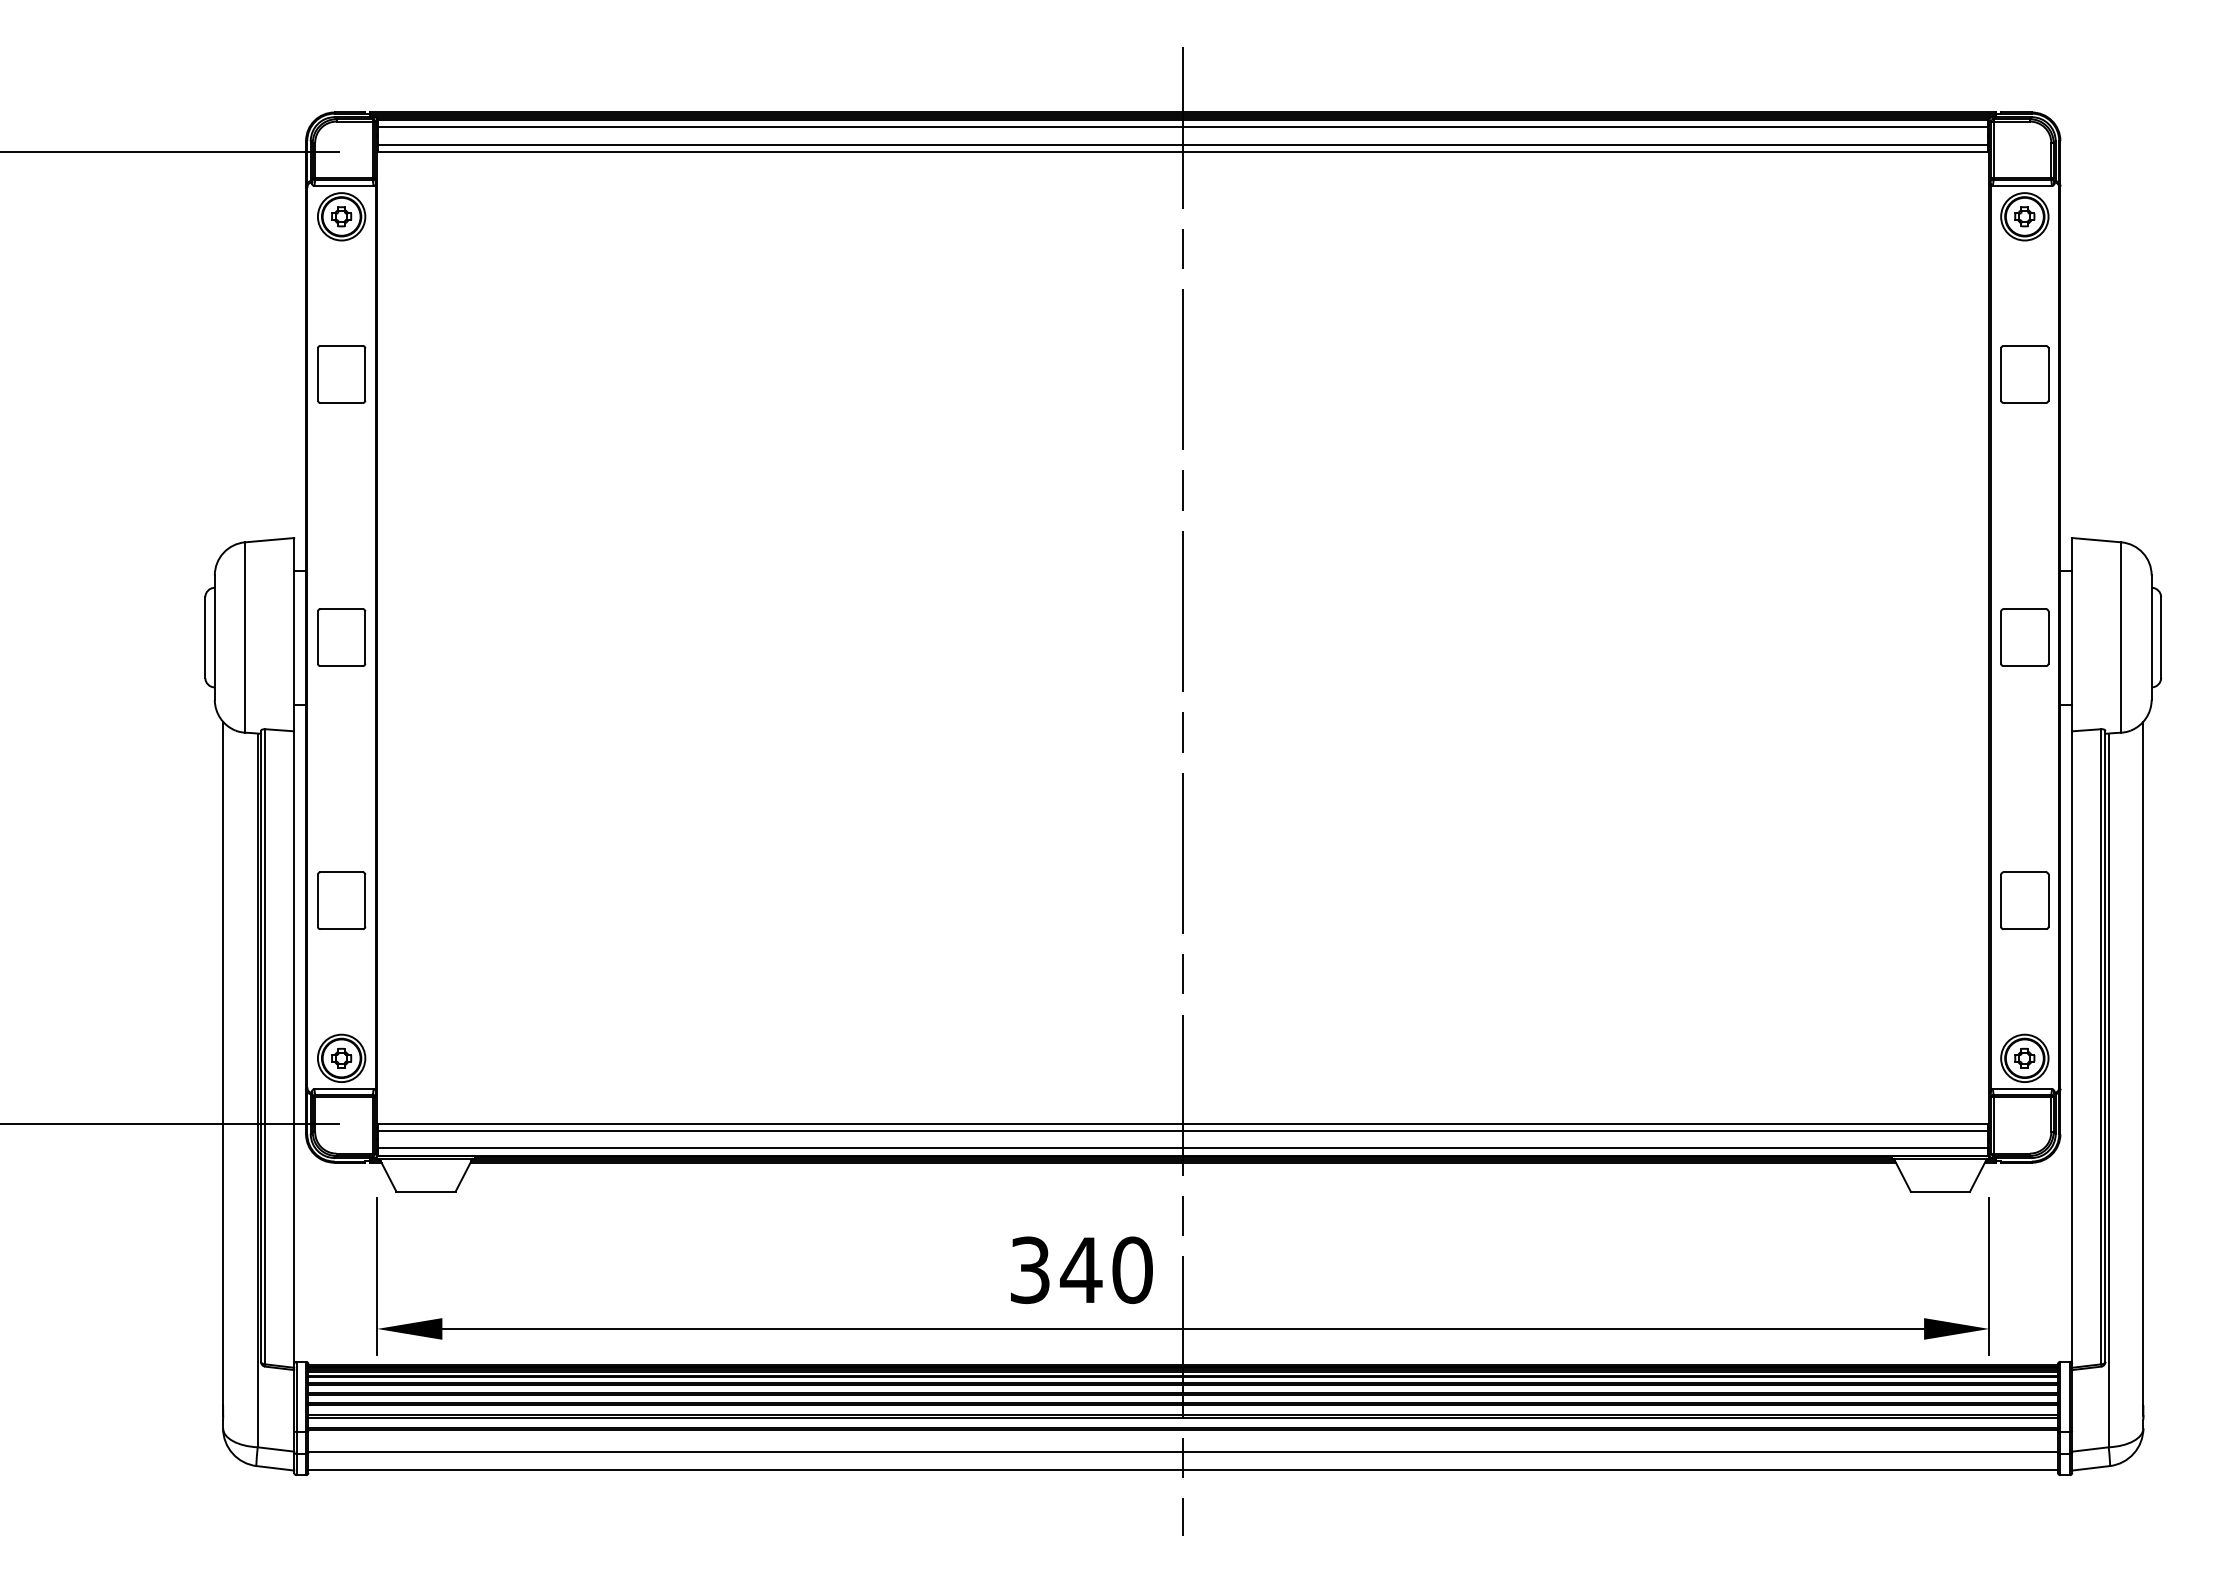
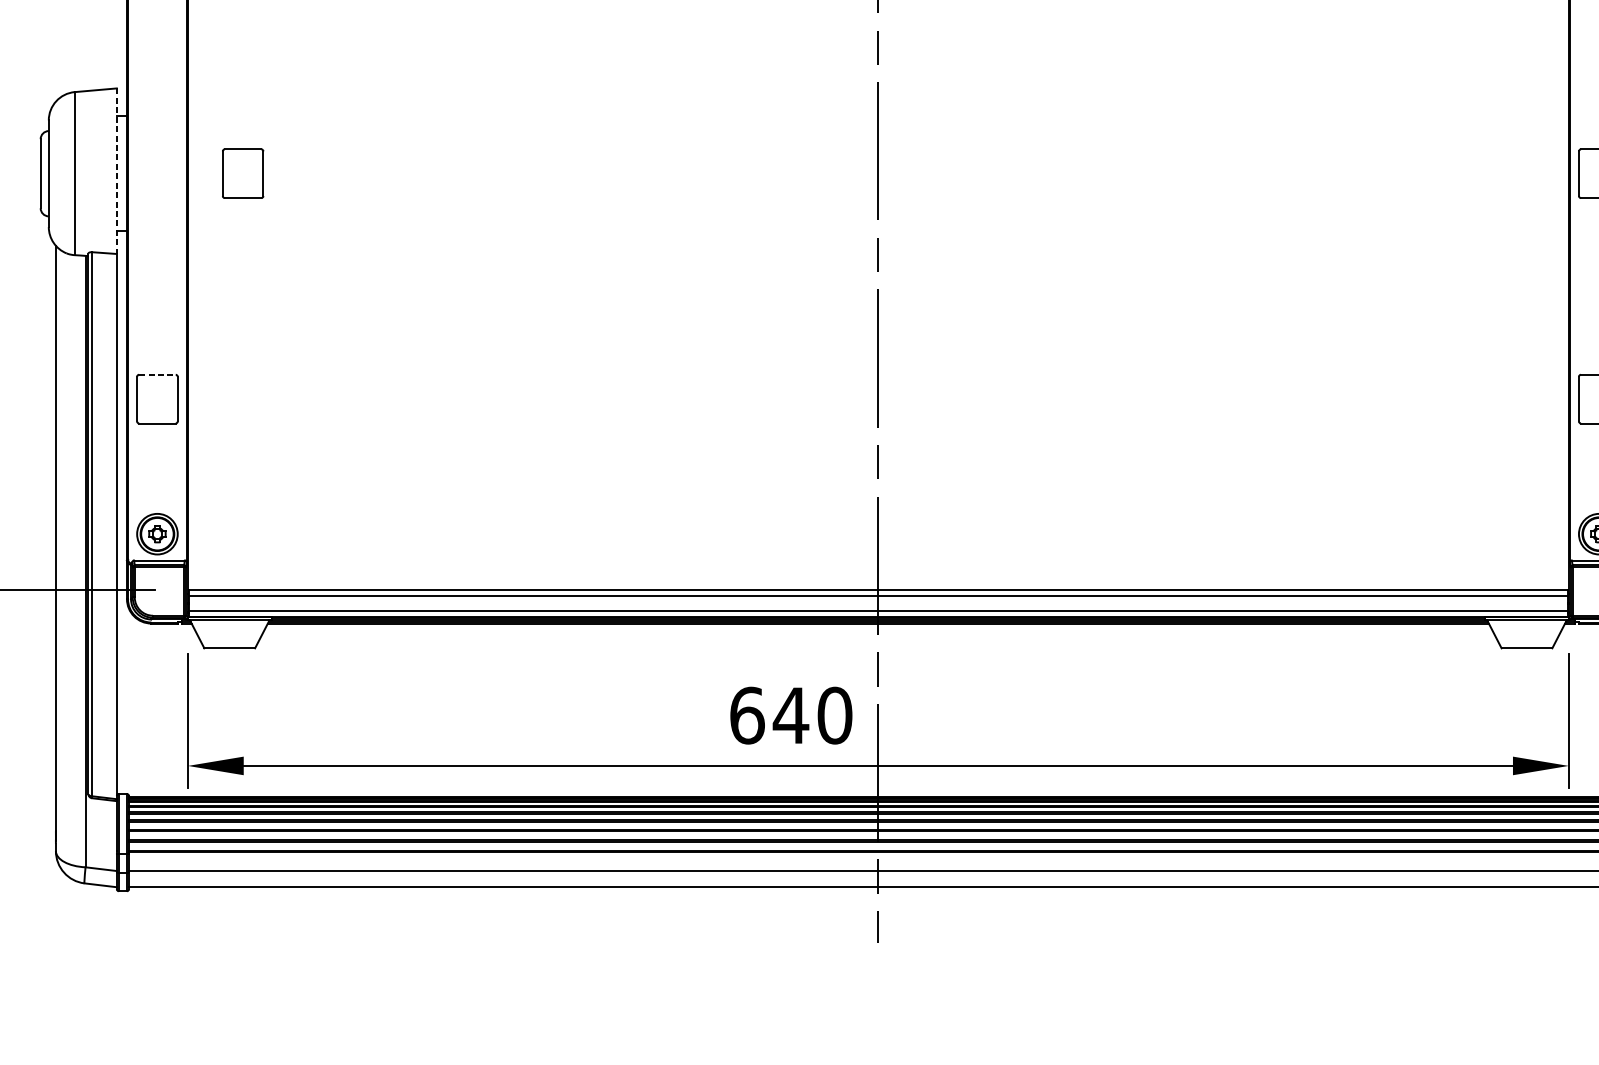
line: (294, 634) -> (117, 171), solid -> dashed
part: (341, 637) -> (242, 173), moved
line: (342, 872) -> (158, 374), solid -> dashed
text: (1030, 1270) -> (747, 715), 340 -> 640

